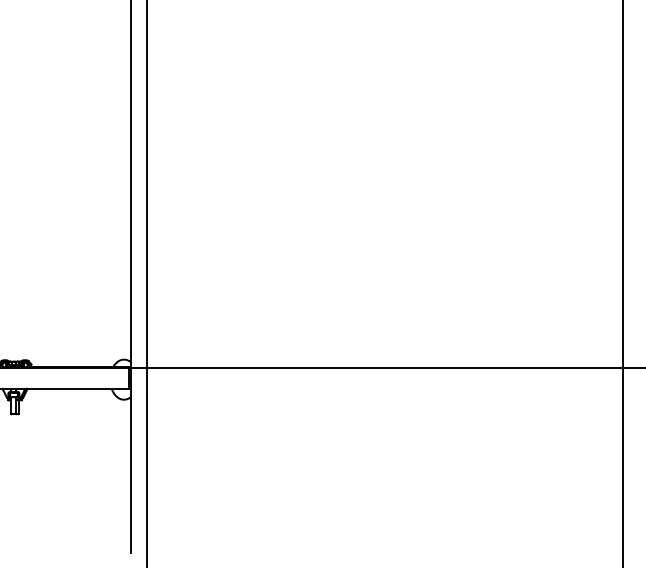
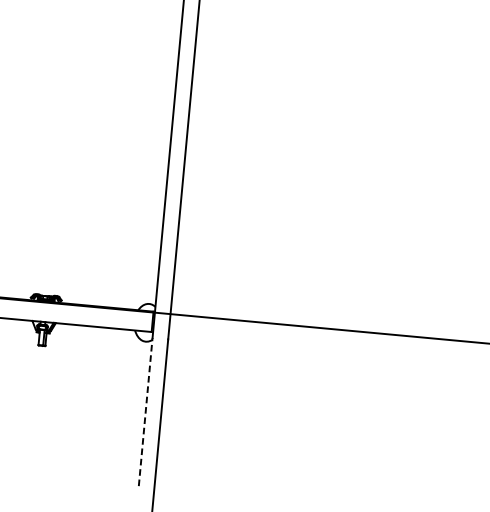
line: (130, 473) -> (145, 411), solid -> dashed

